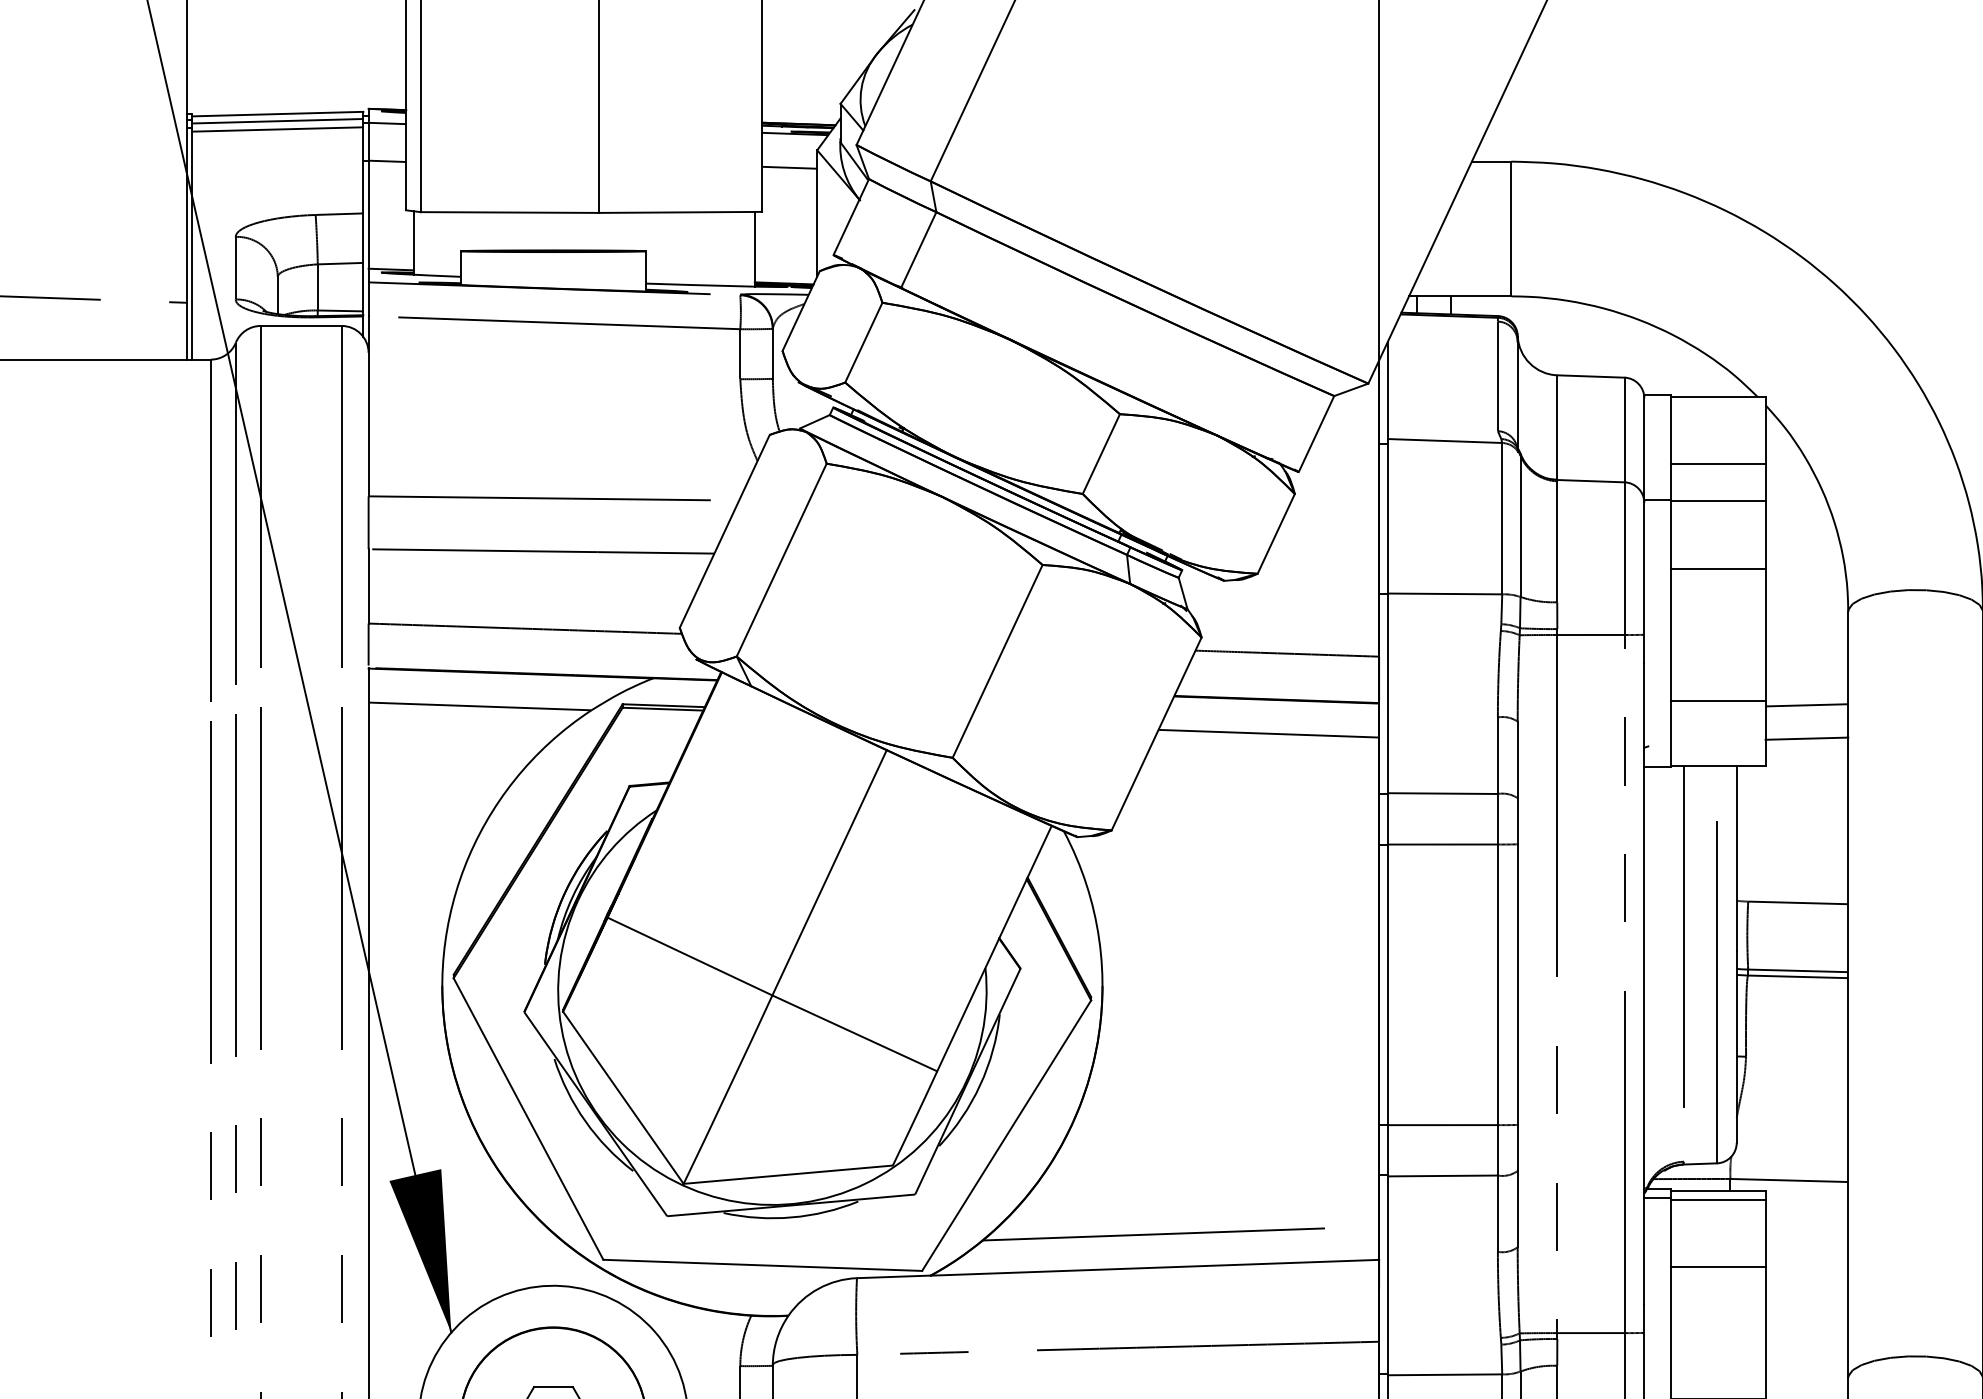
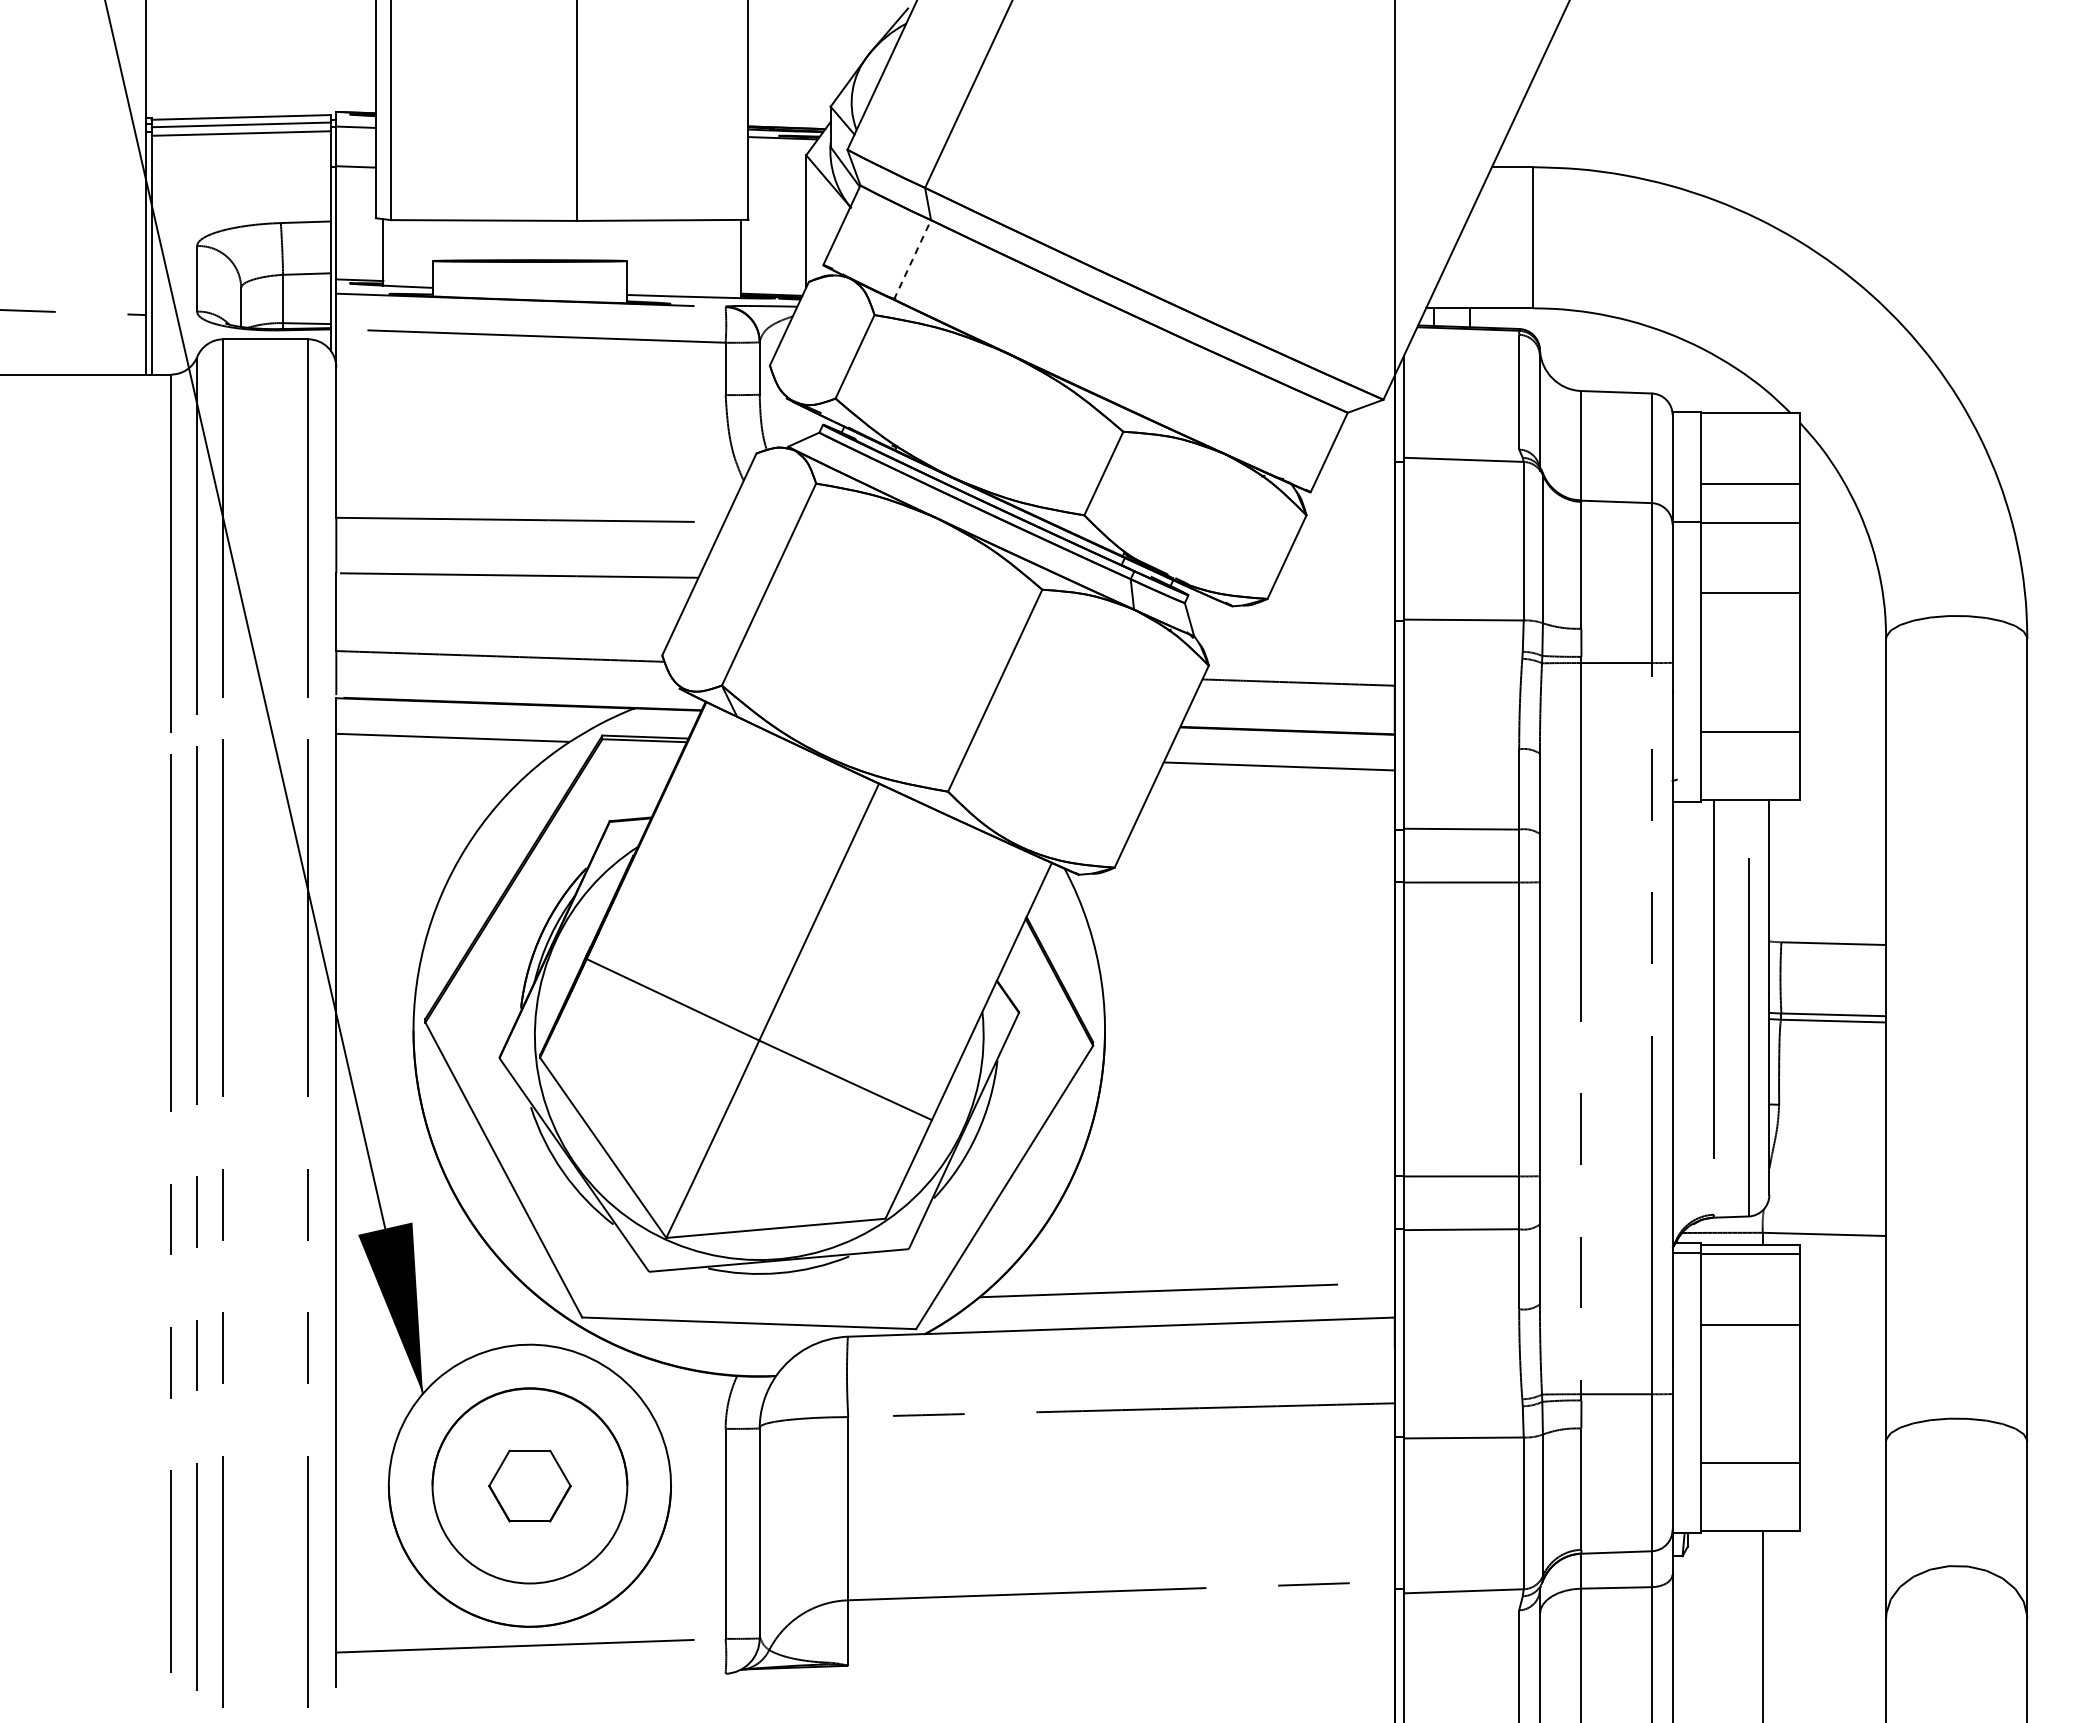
line: (789, 167) -> (777, 173), removed
line: (918, 249) -> (912, 259), solid -> dashed
line: (1806, 705) -> (1842, 736), removed
line: (1806, 738) -> (1842, 771), removed

